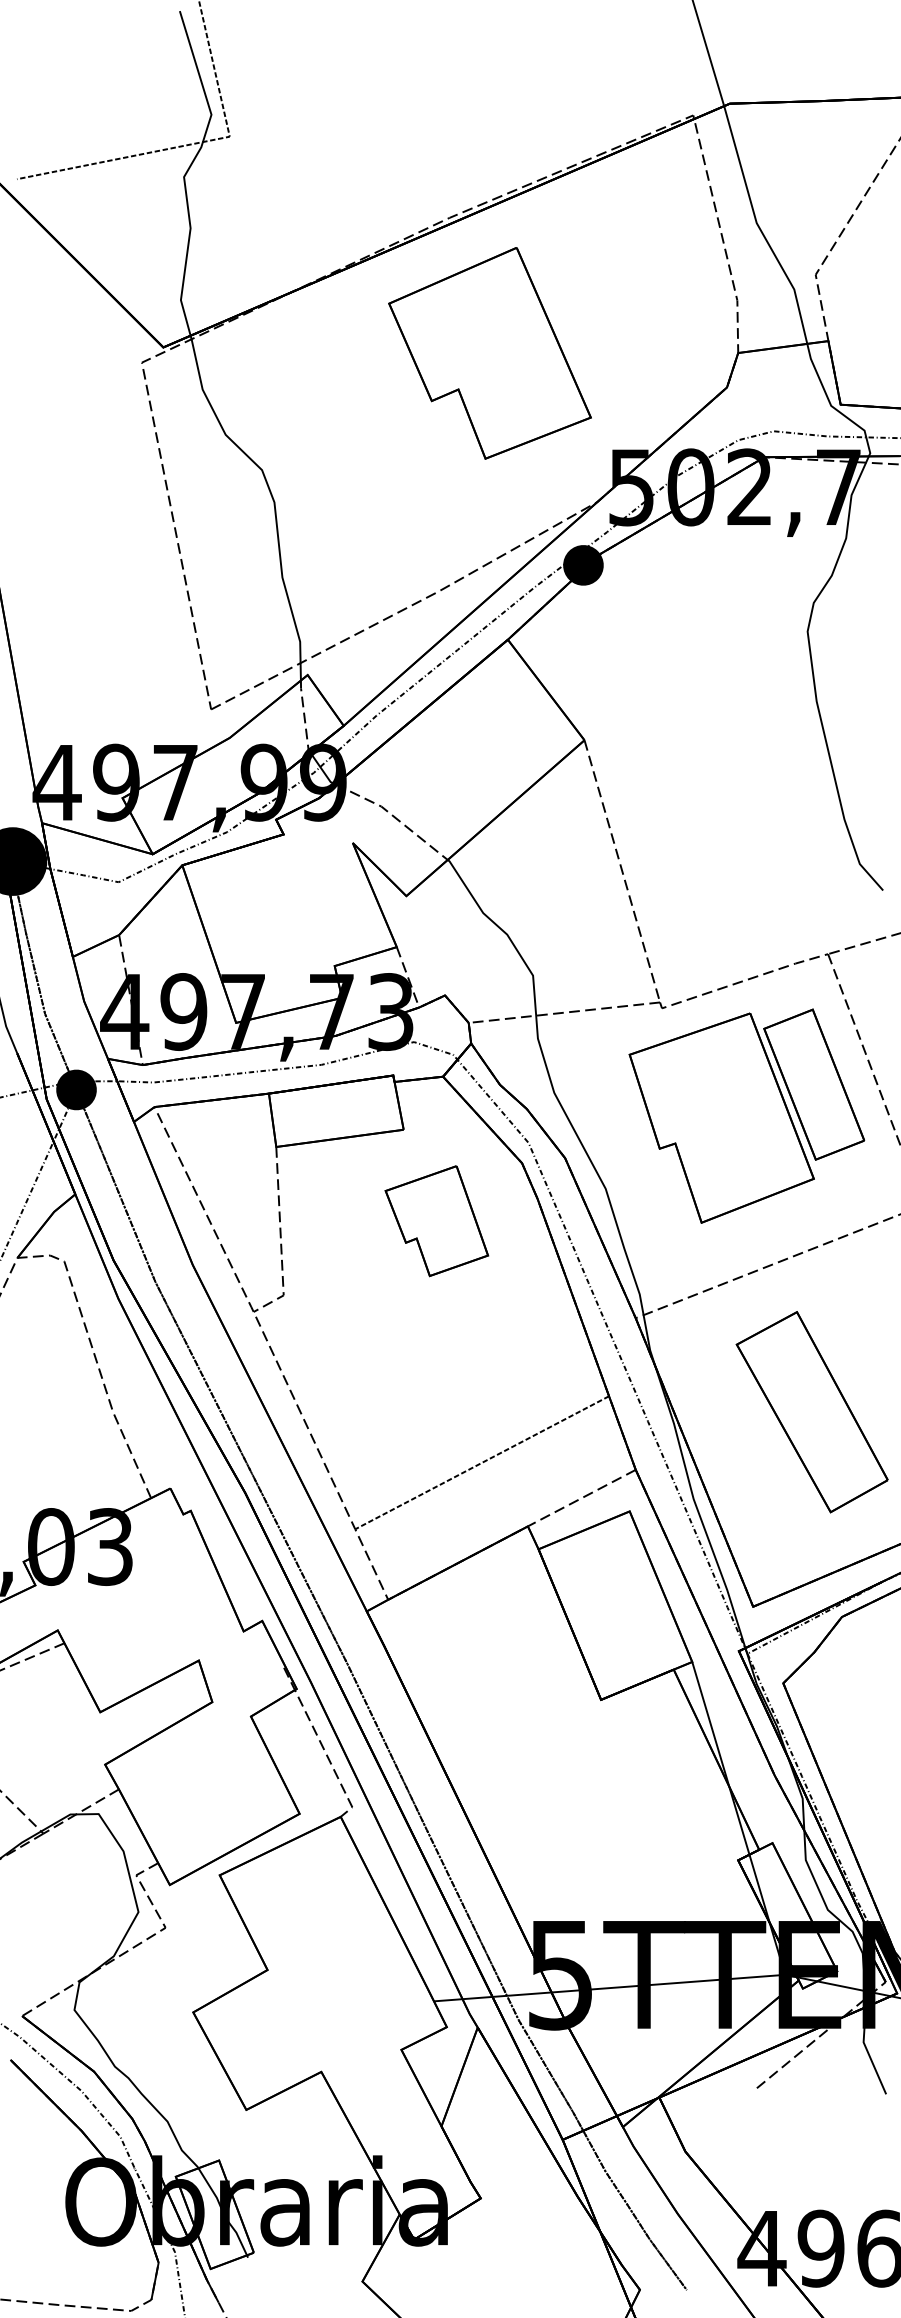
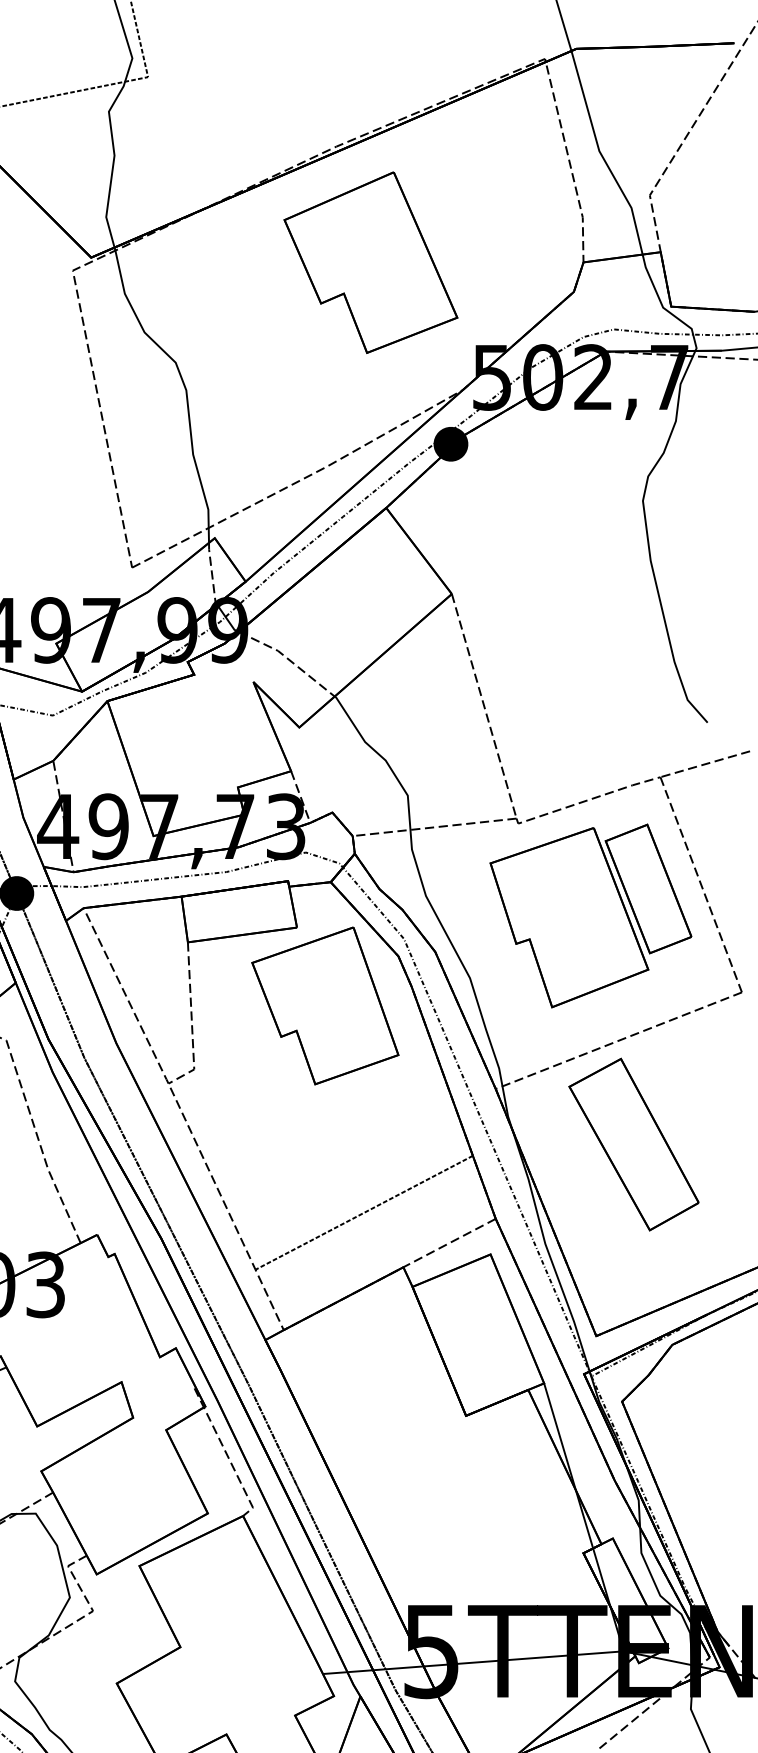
part: (436, 1220) -> (325, 1005), size x1.67
part: (811, 1412) -> (633, 1144), moved

